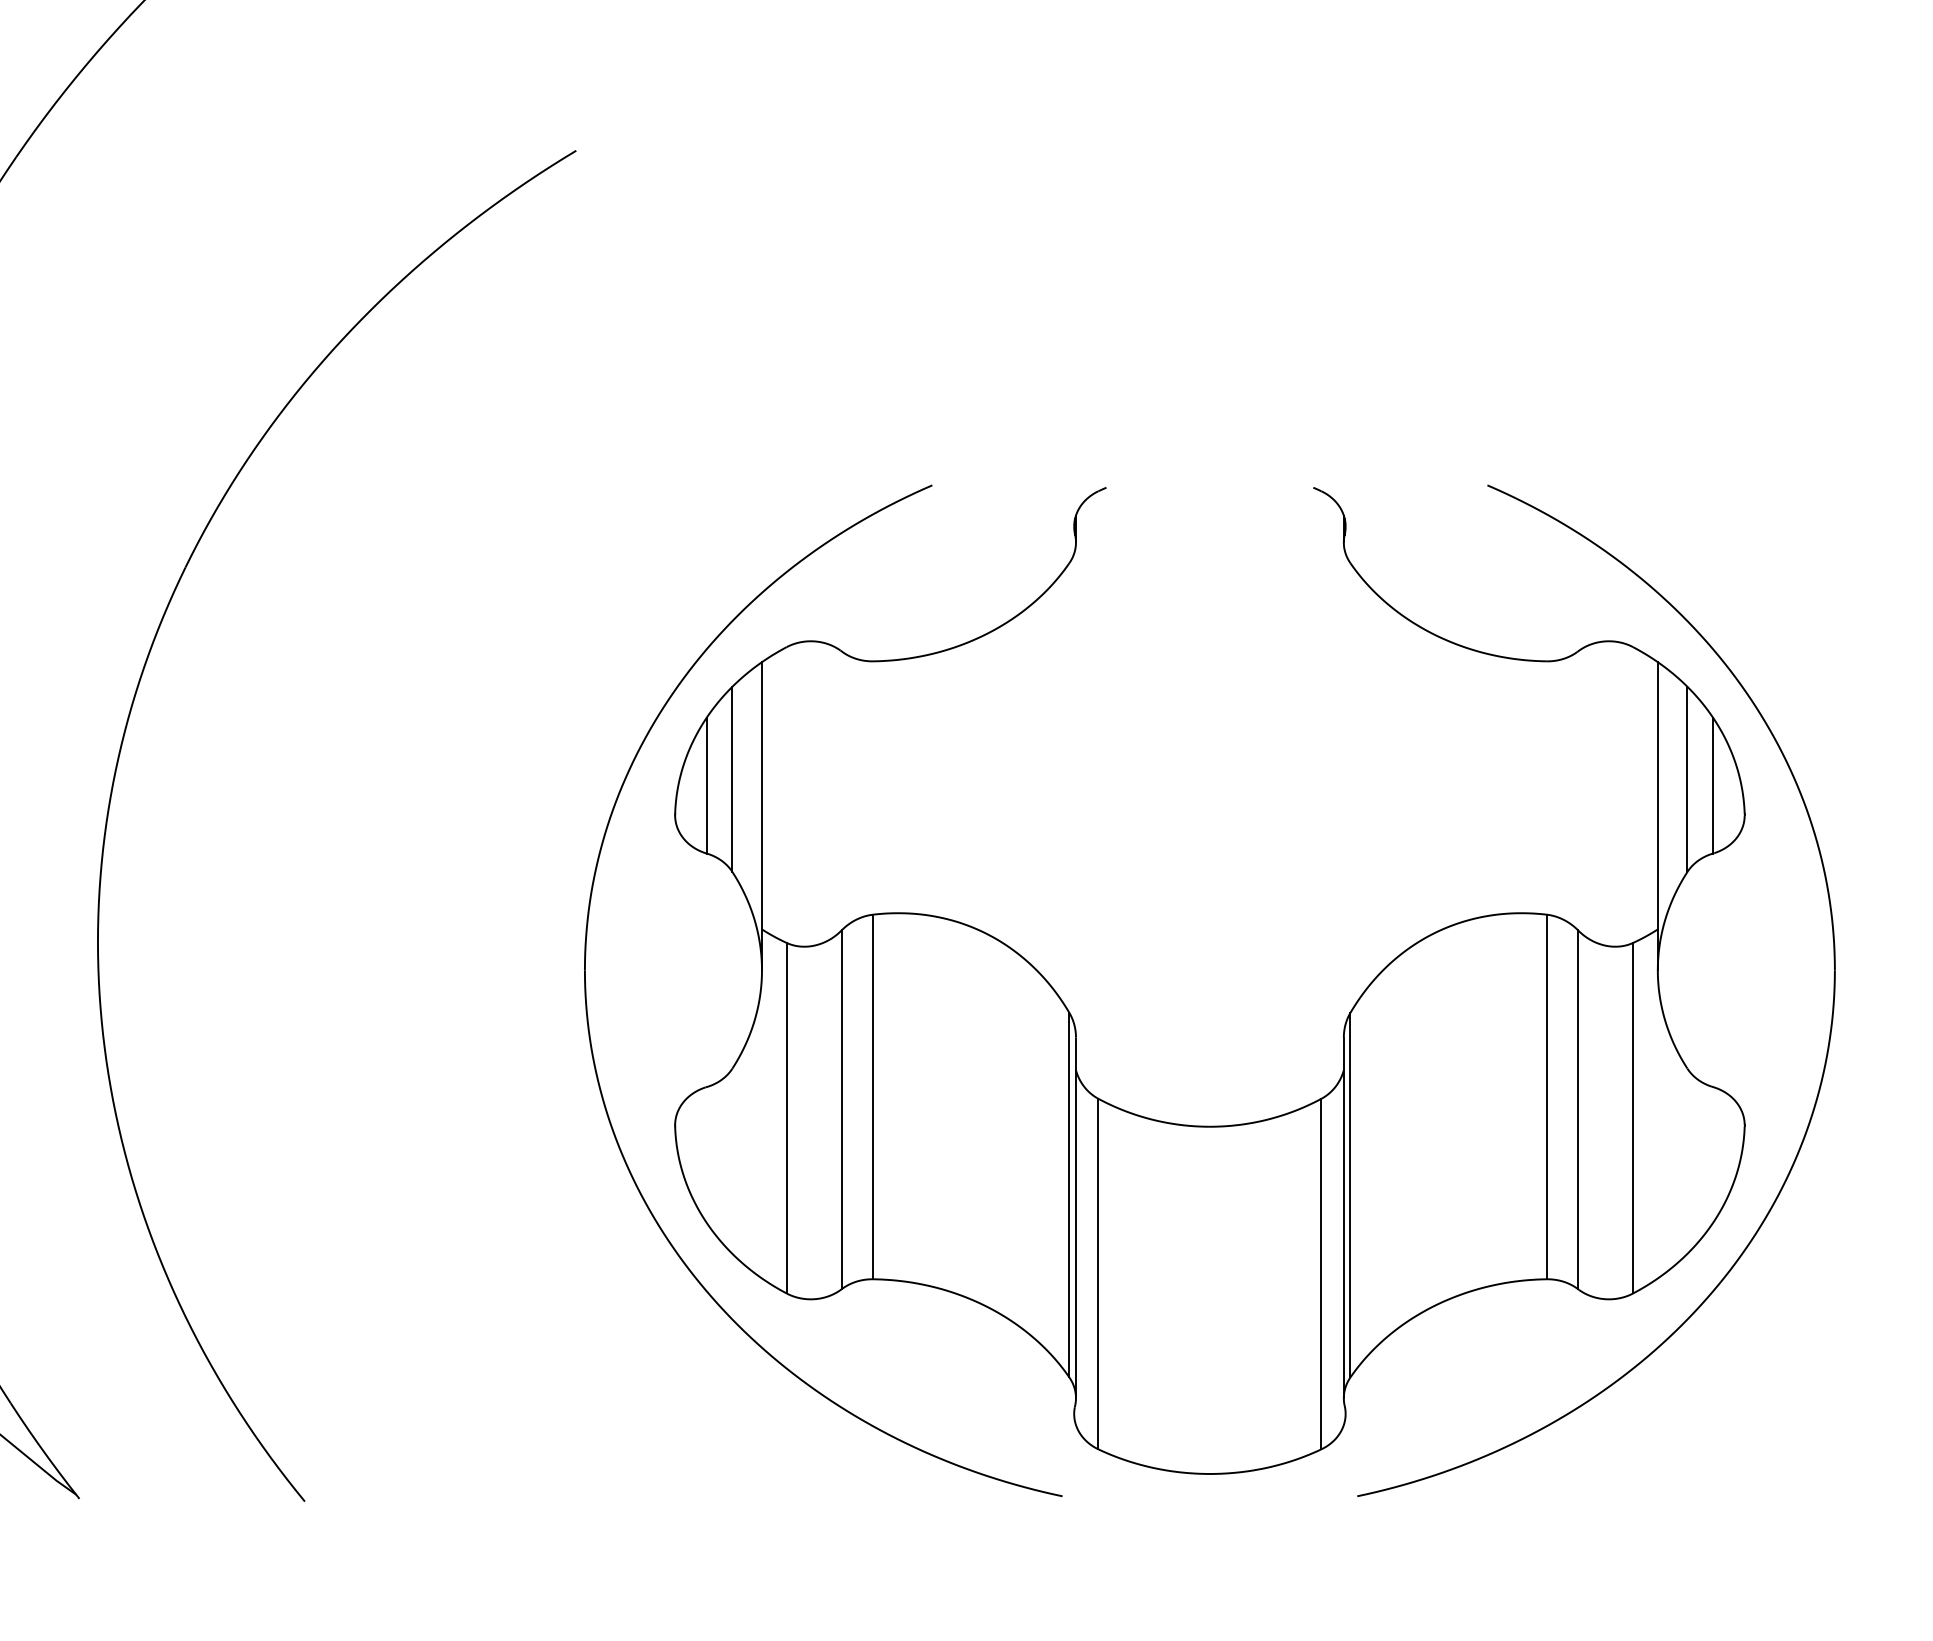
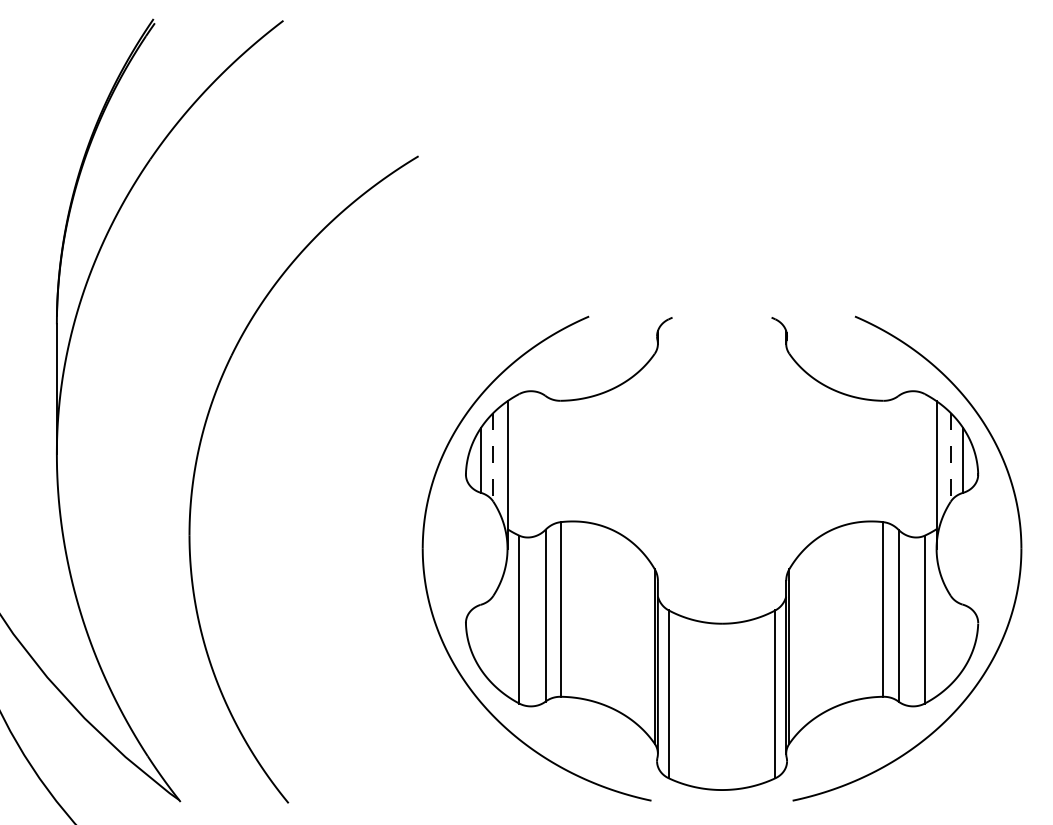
line: (732, 779) -> (493, 457), solid -> dashed
line: (1686, 779) -> (950, 457), solid -> dashed

